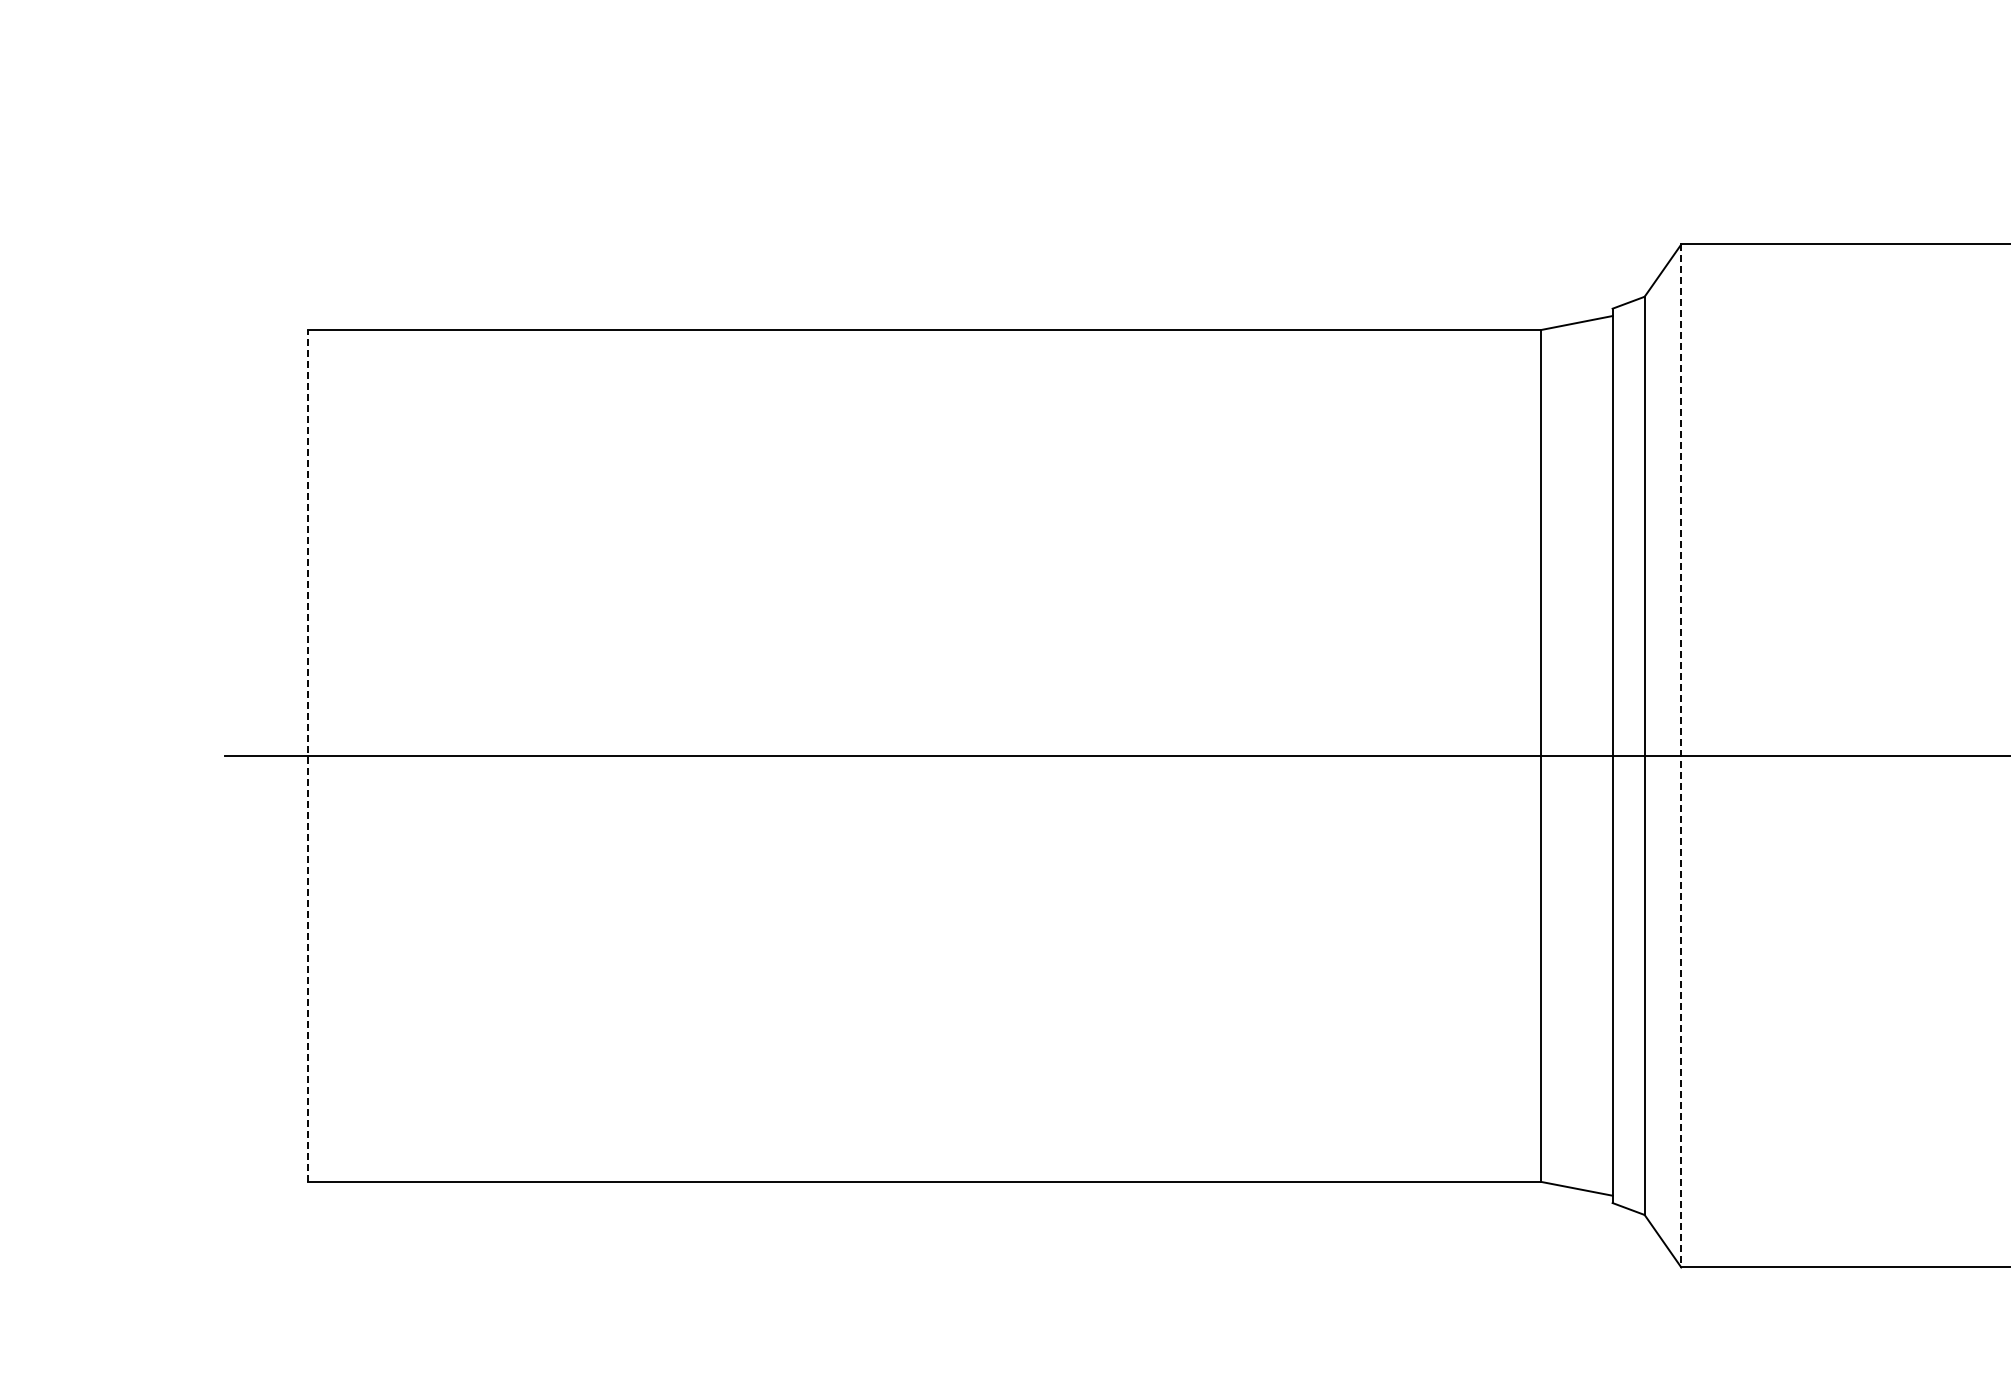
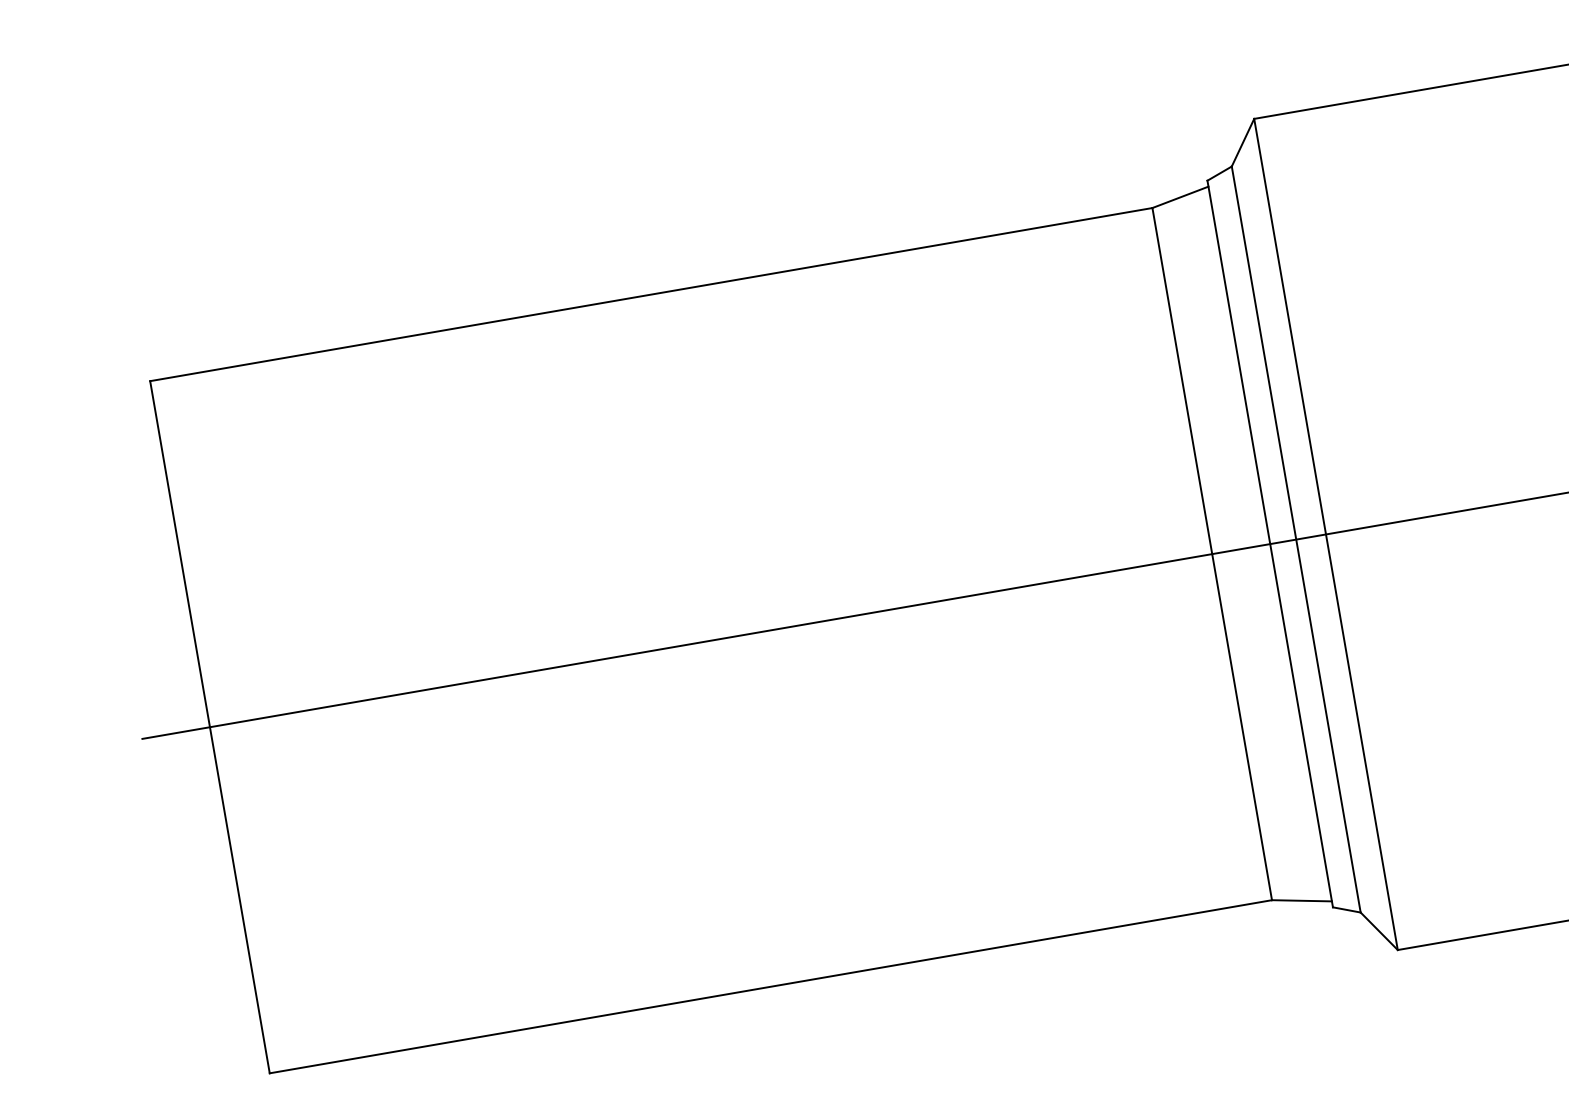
line: (307, 755) -> (209, 726), dashed -> solid
line: (1681, 756) -> (1326, 534), dashed -> solid

